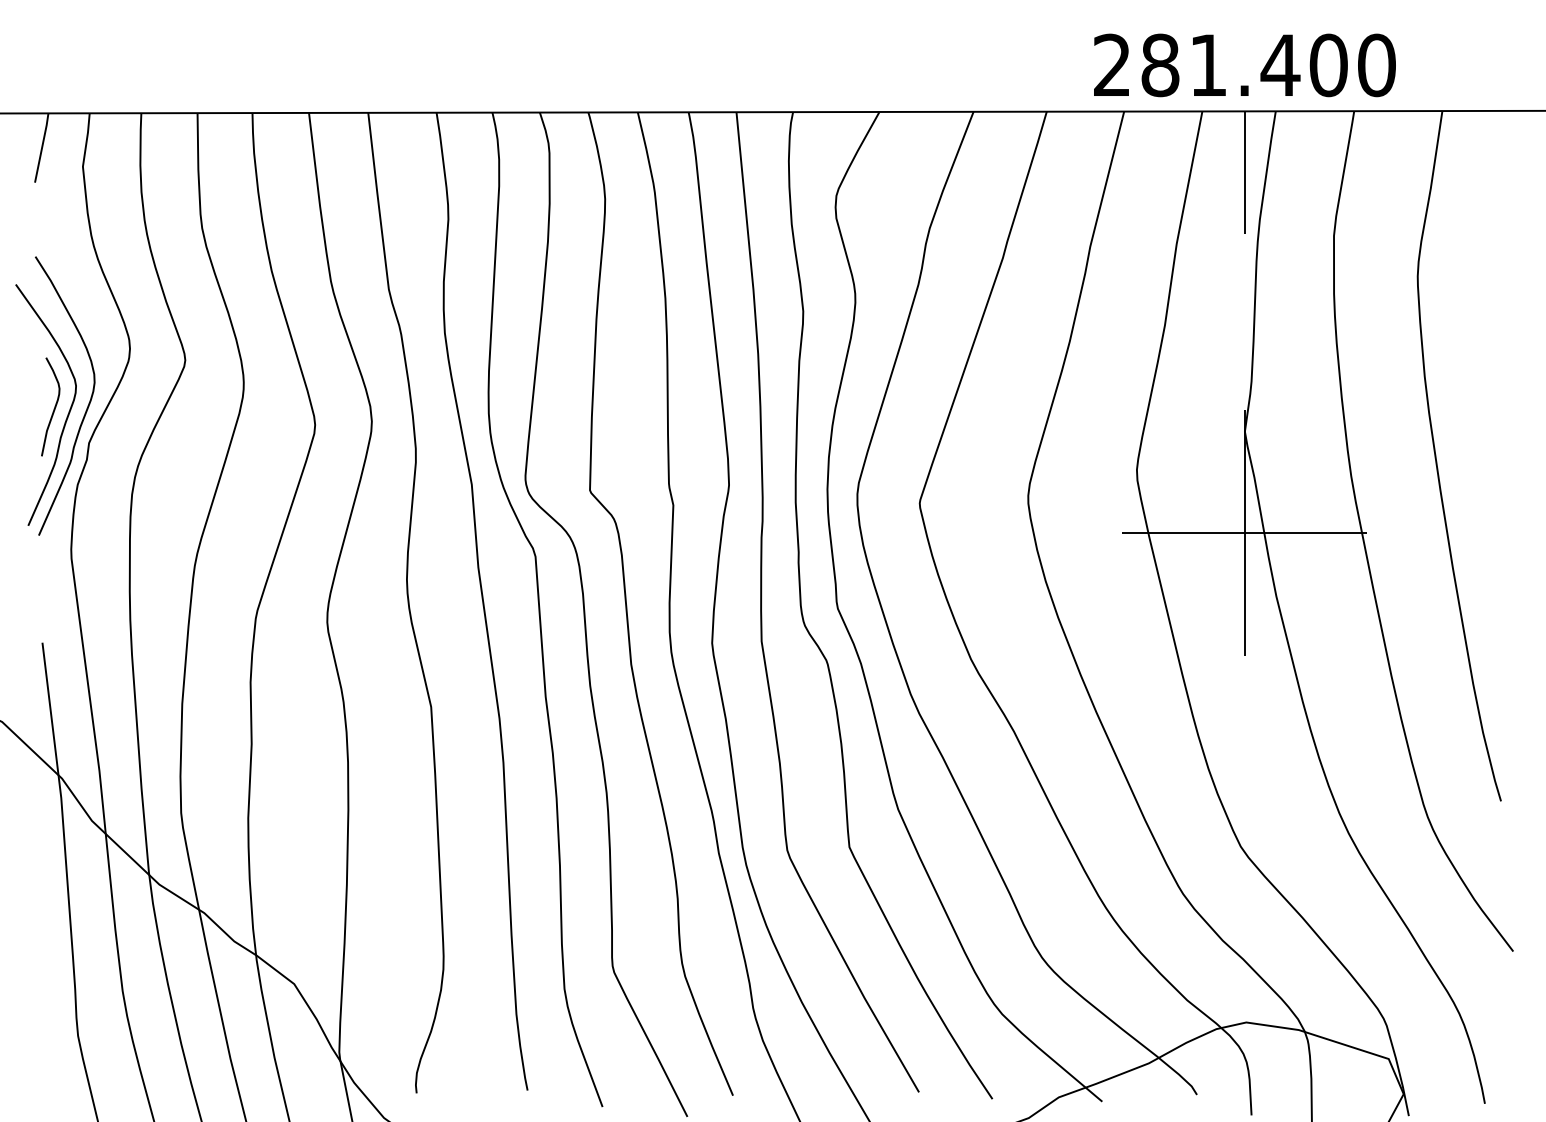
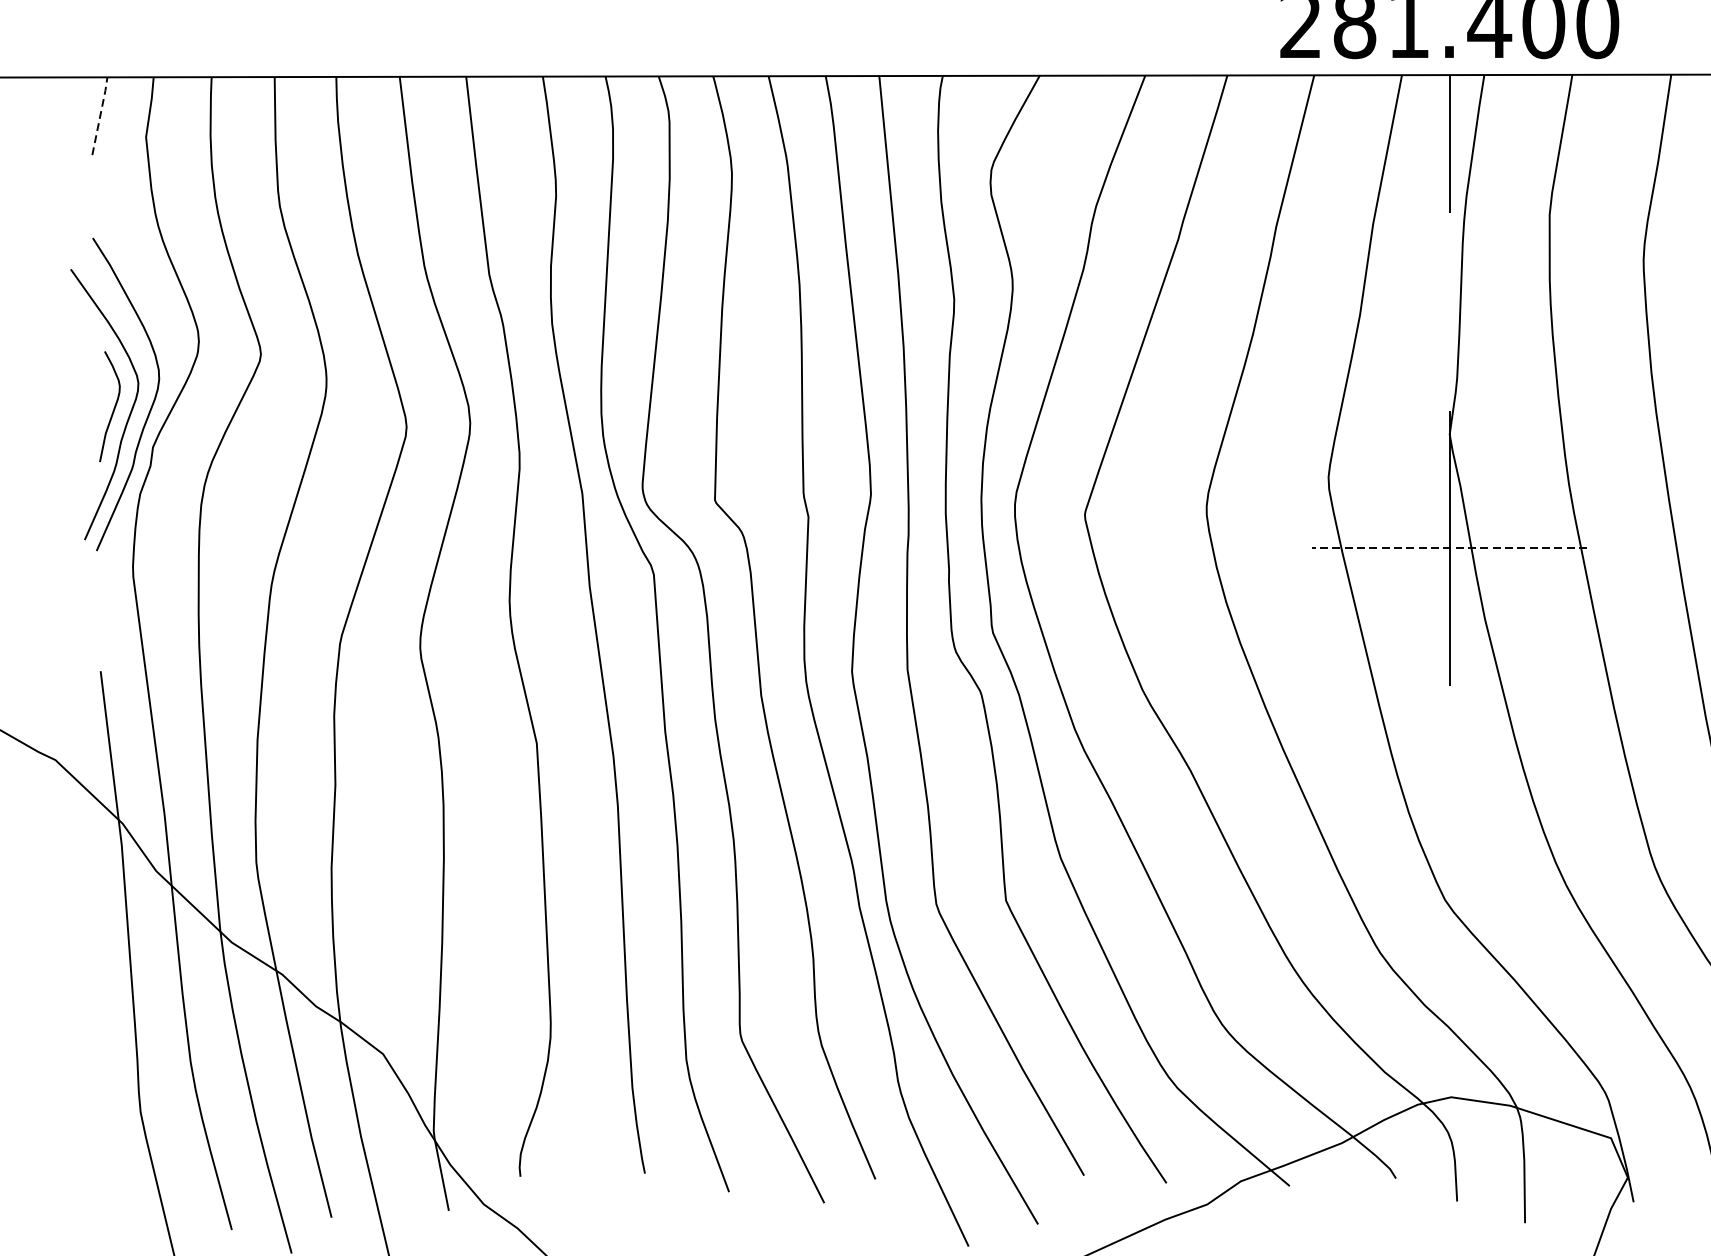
line: (42, 147) -> (100, 115), solid -> dashed
line: (1244, 533) -> (1449, 548), solid -> dashed

